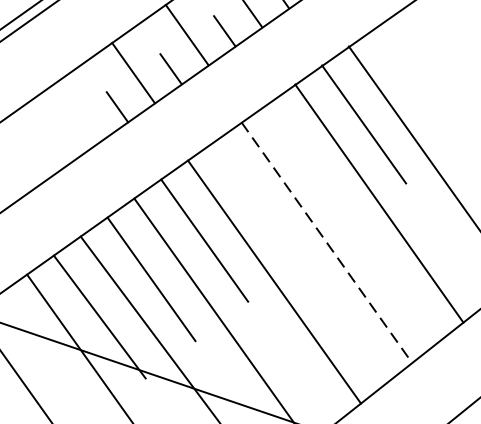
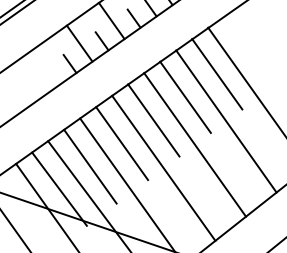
line: (310, 161) -> (185, 96), added
line: (257, 201) -> (153, 120), added
line: (327, 243) -> (195, 145), dashed -> solid

